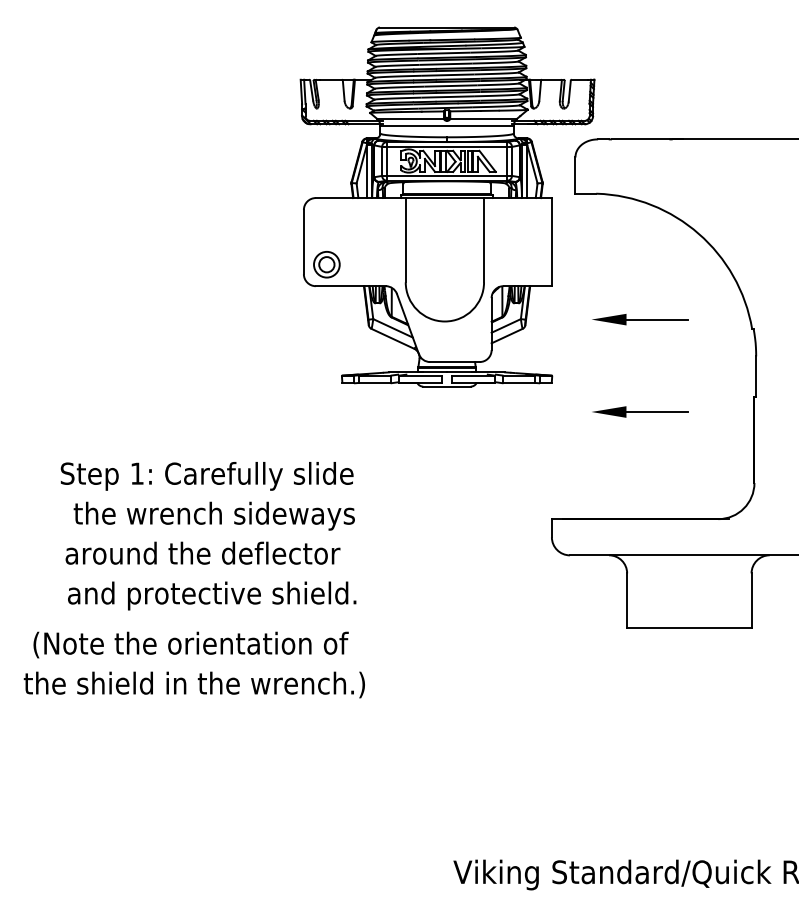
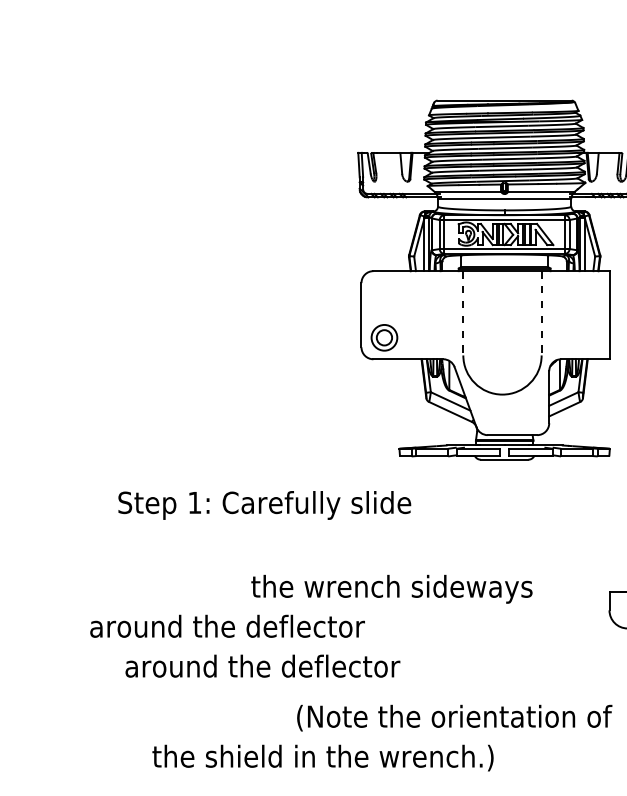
line: (405, 240) -> (463, 313), solid -> dashed
line: (484, 240) -> (542, 313), solid -> dashed
text: (206, 476) -> (264, 505), moved
text: (213, 515) -> (391, 588), moved
text: (202, 552) -> (227, 625), moved
text: (224, 595) -> (282, 668), and protective shield. -> around the deflector
text: (190, 644) -> (454, 717), moved
text: (193, 684) -> (322, 757), moved

